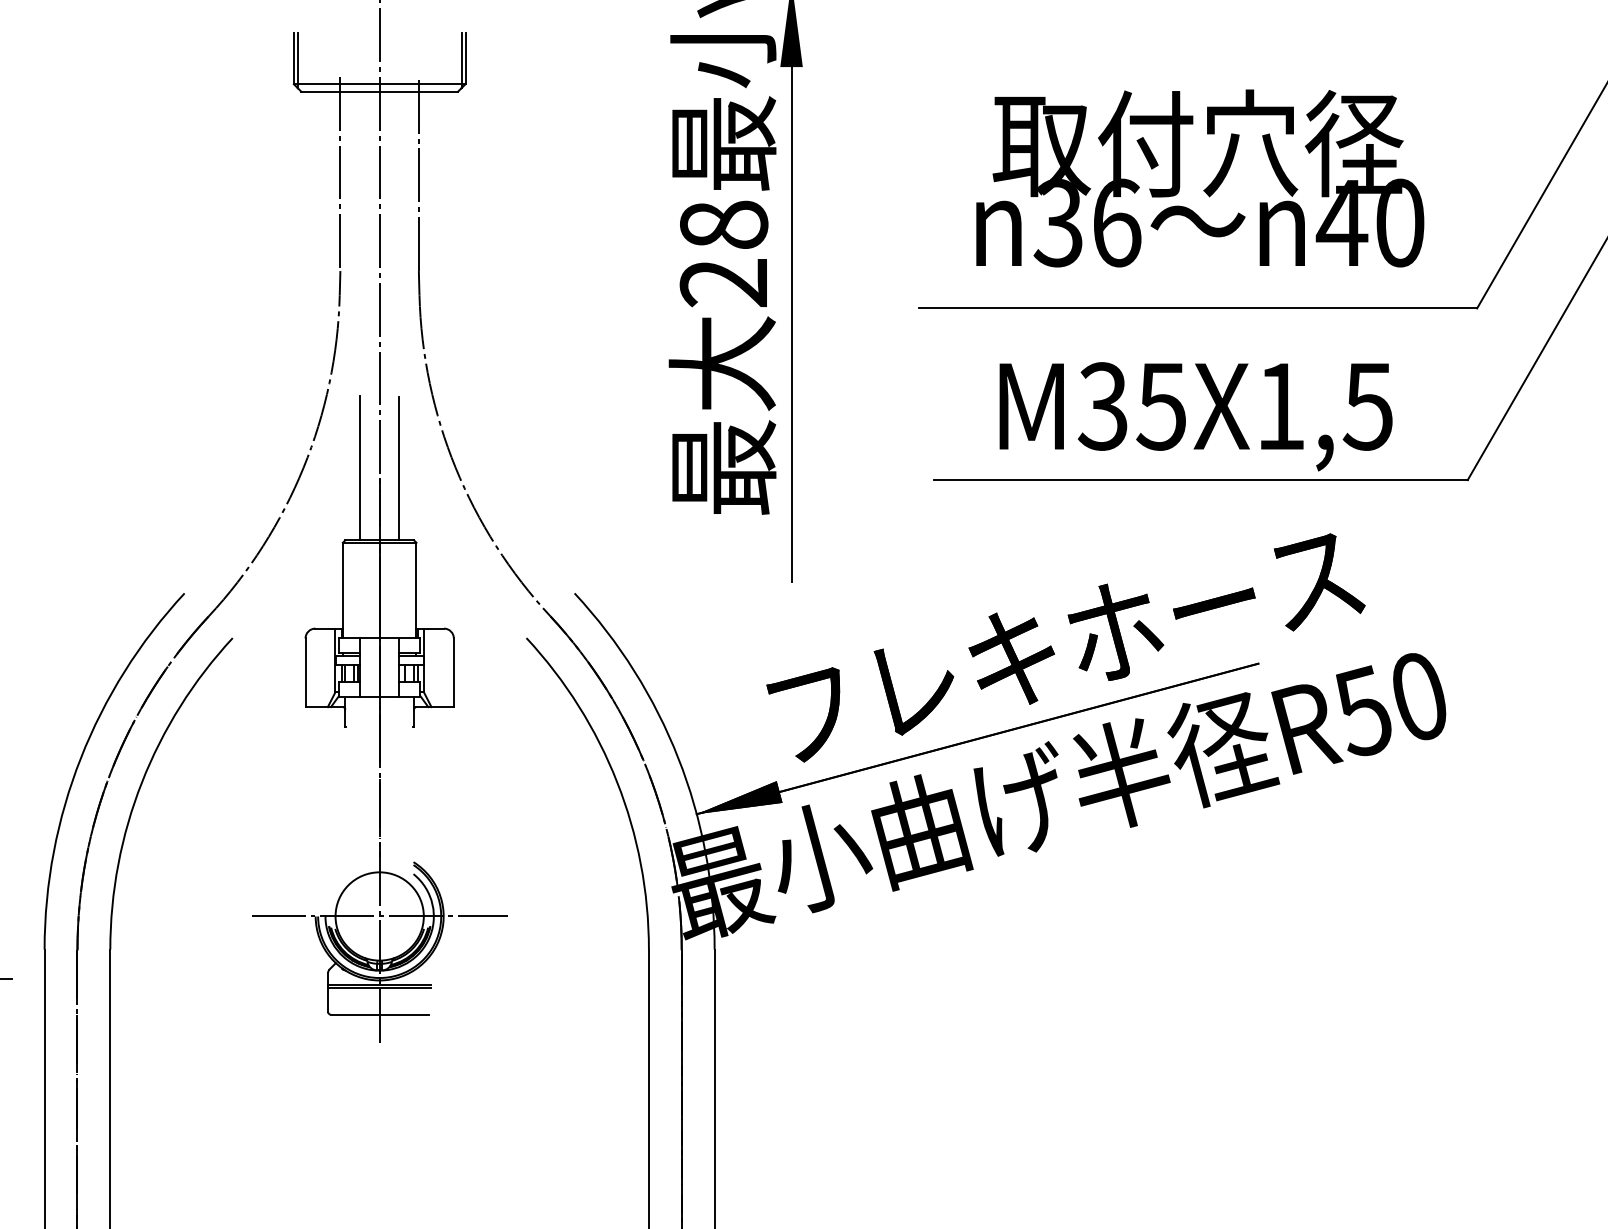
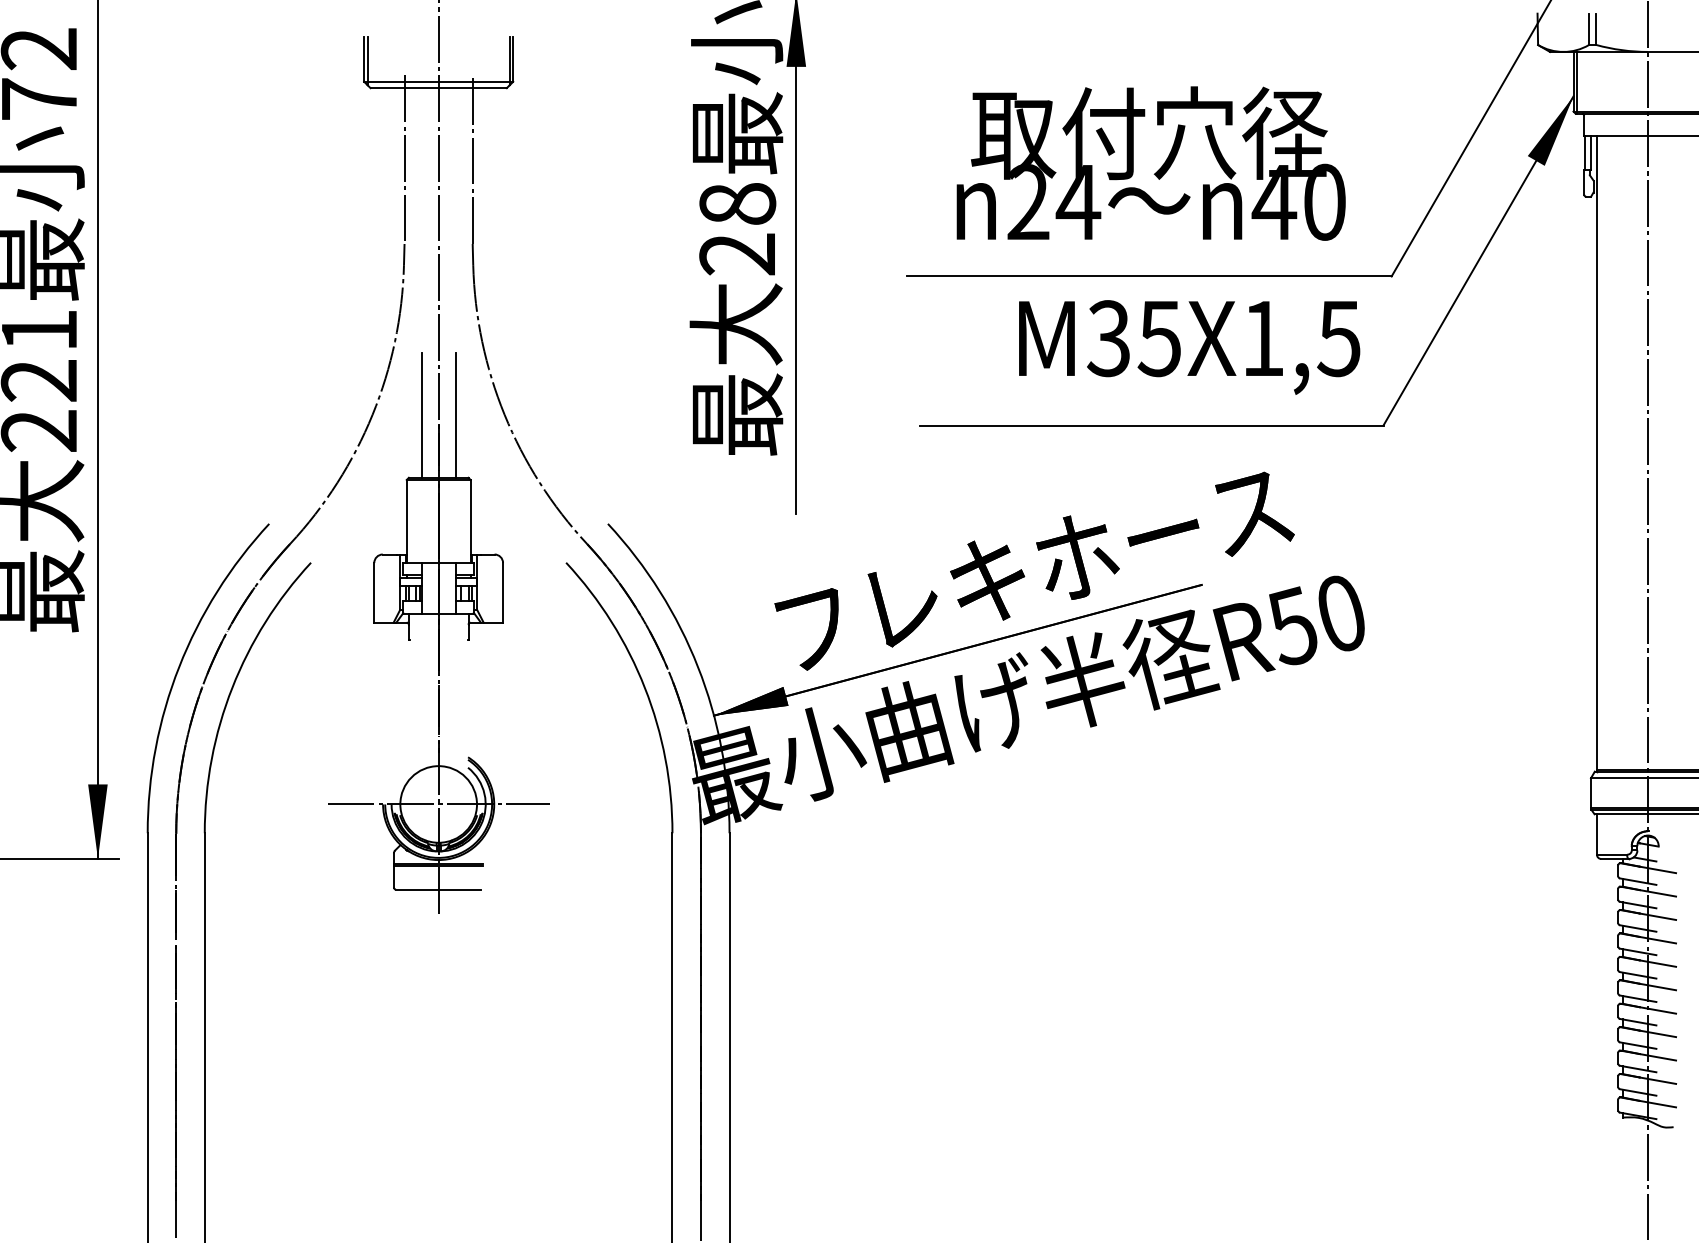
text: (1087, 222) -> (1053, 201), 36 -> 24
text: (1195, 416) -> (1189, 347), moved

